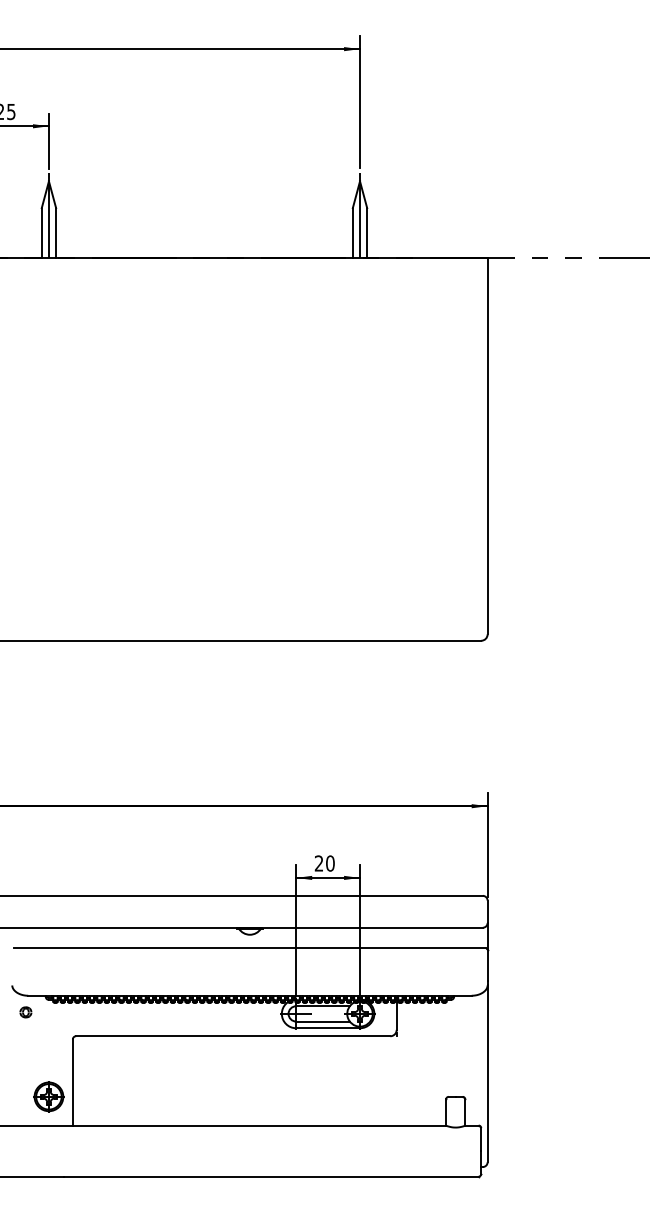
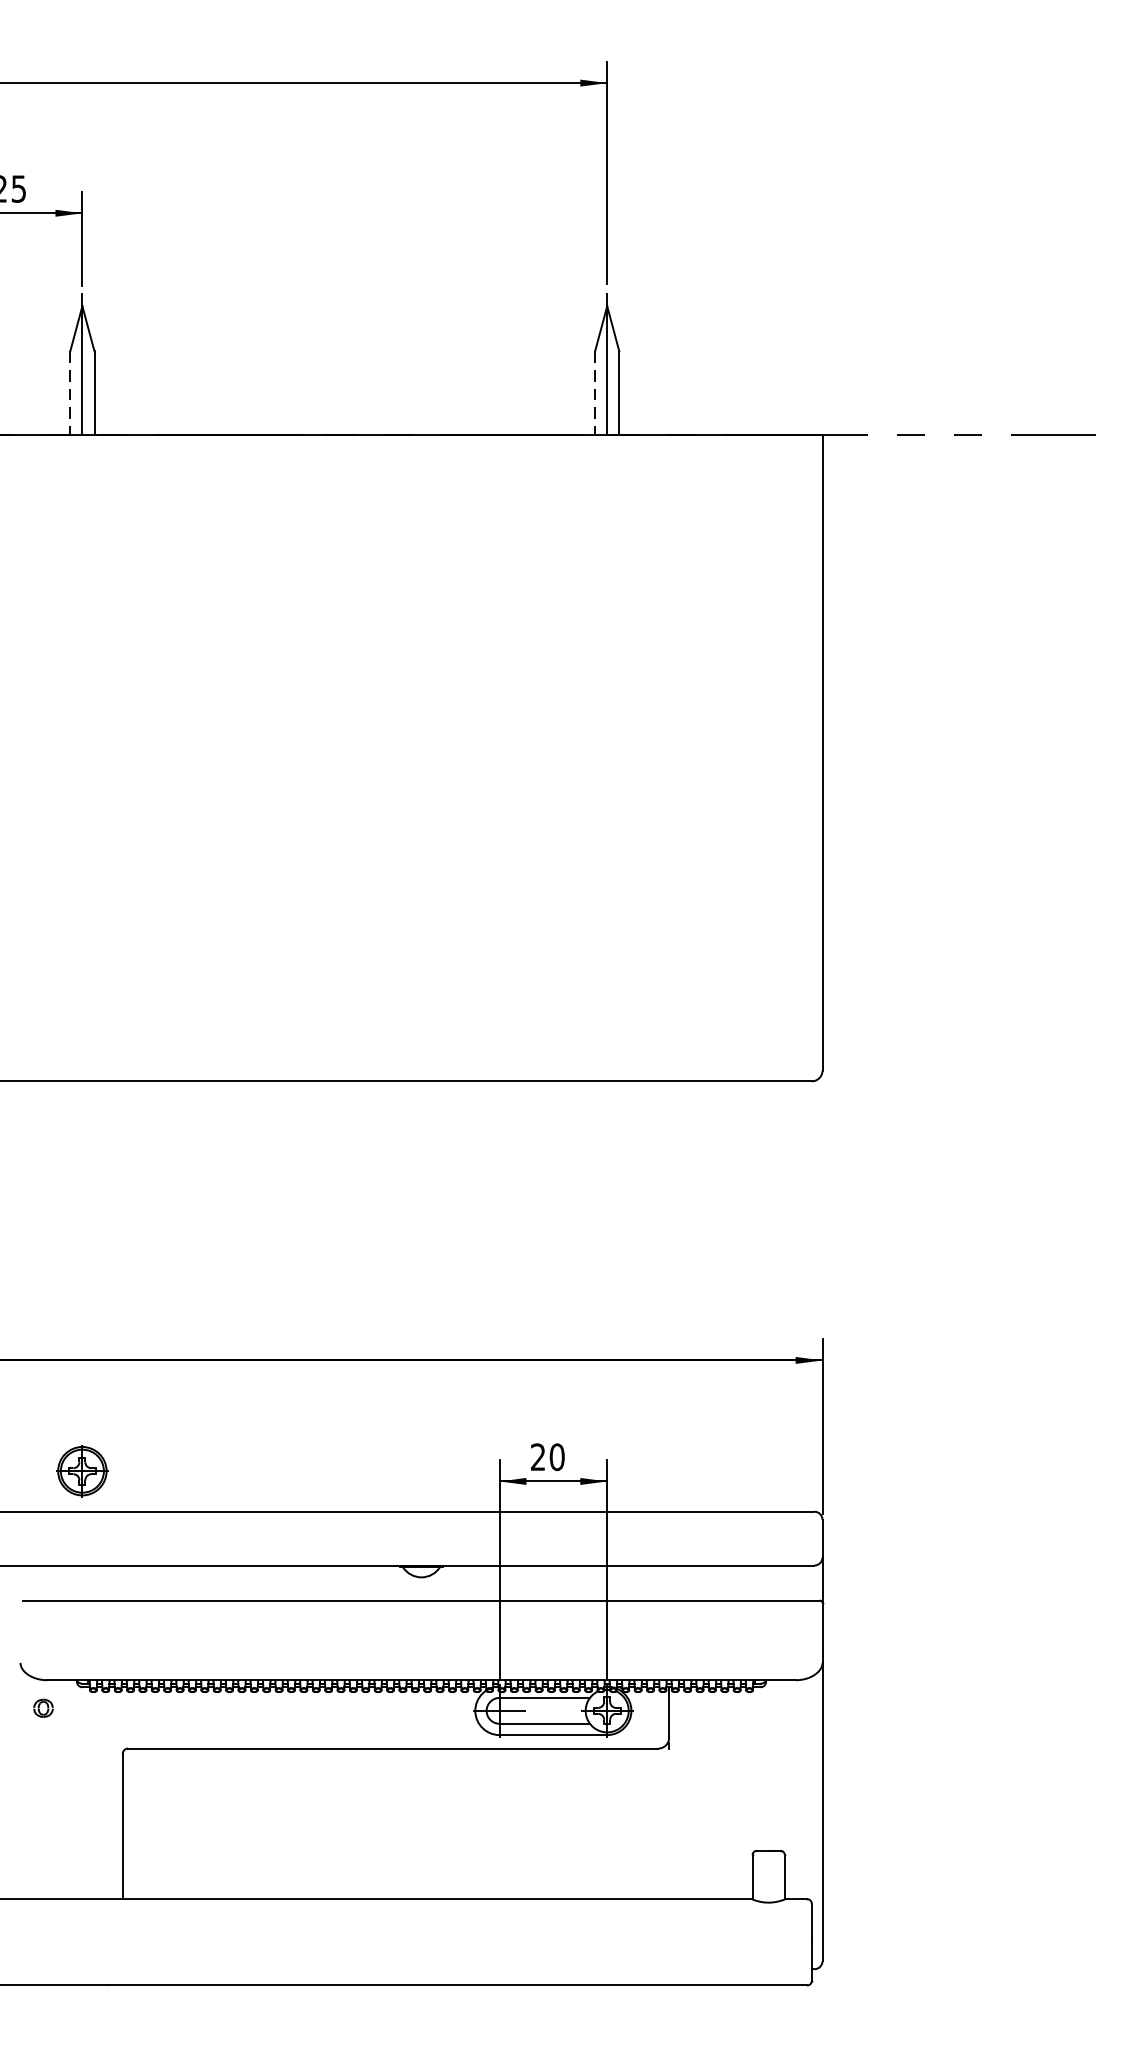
line: (41, 233) -> (69, 394), solid -> dashed
line: (352, 233) -> (594, 394), solid -> dashed
part: (48, 1096) -> (81, 1470), moved

